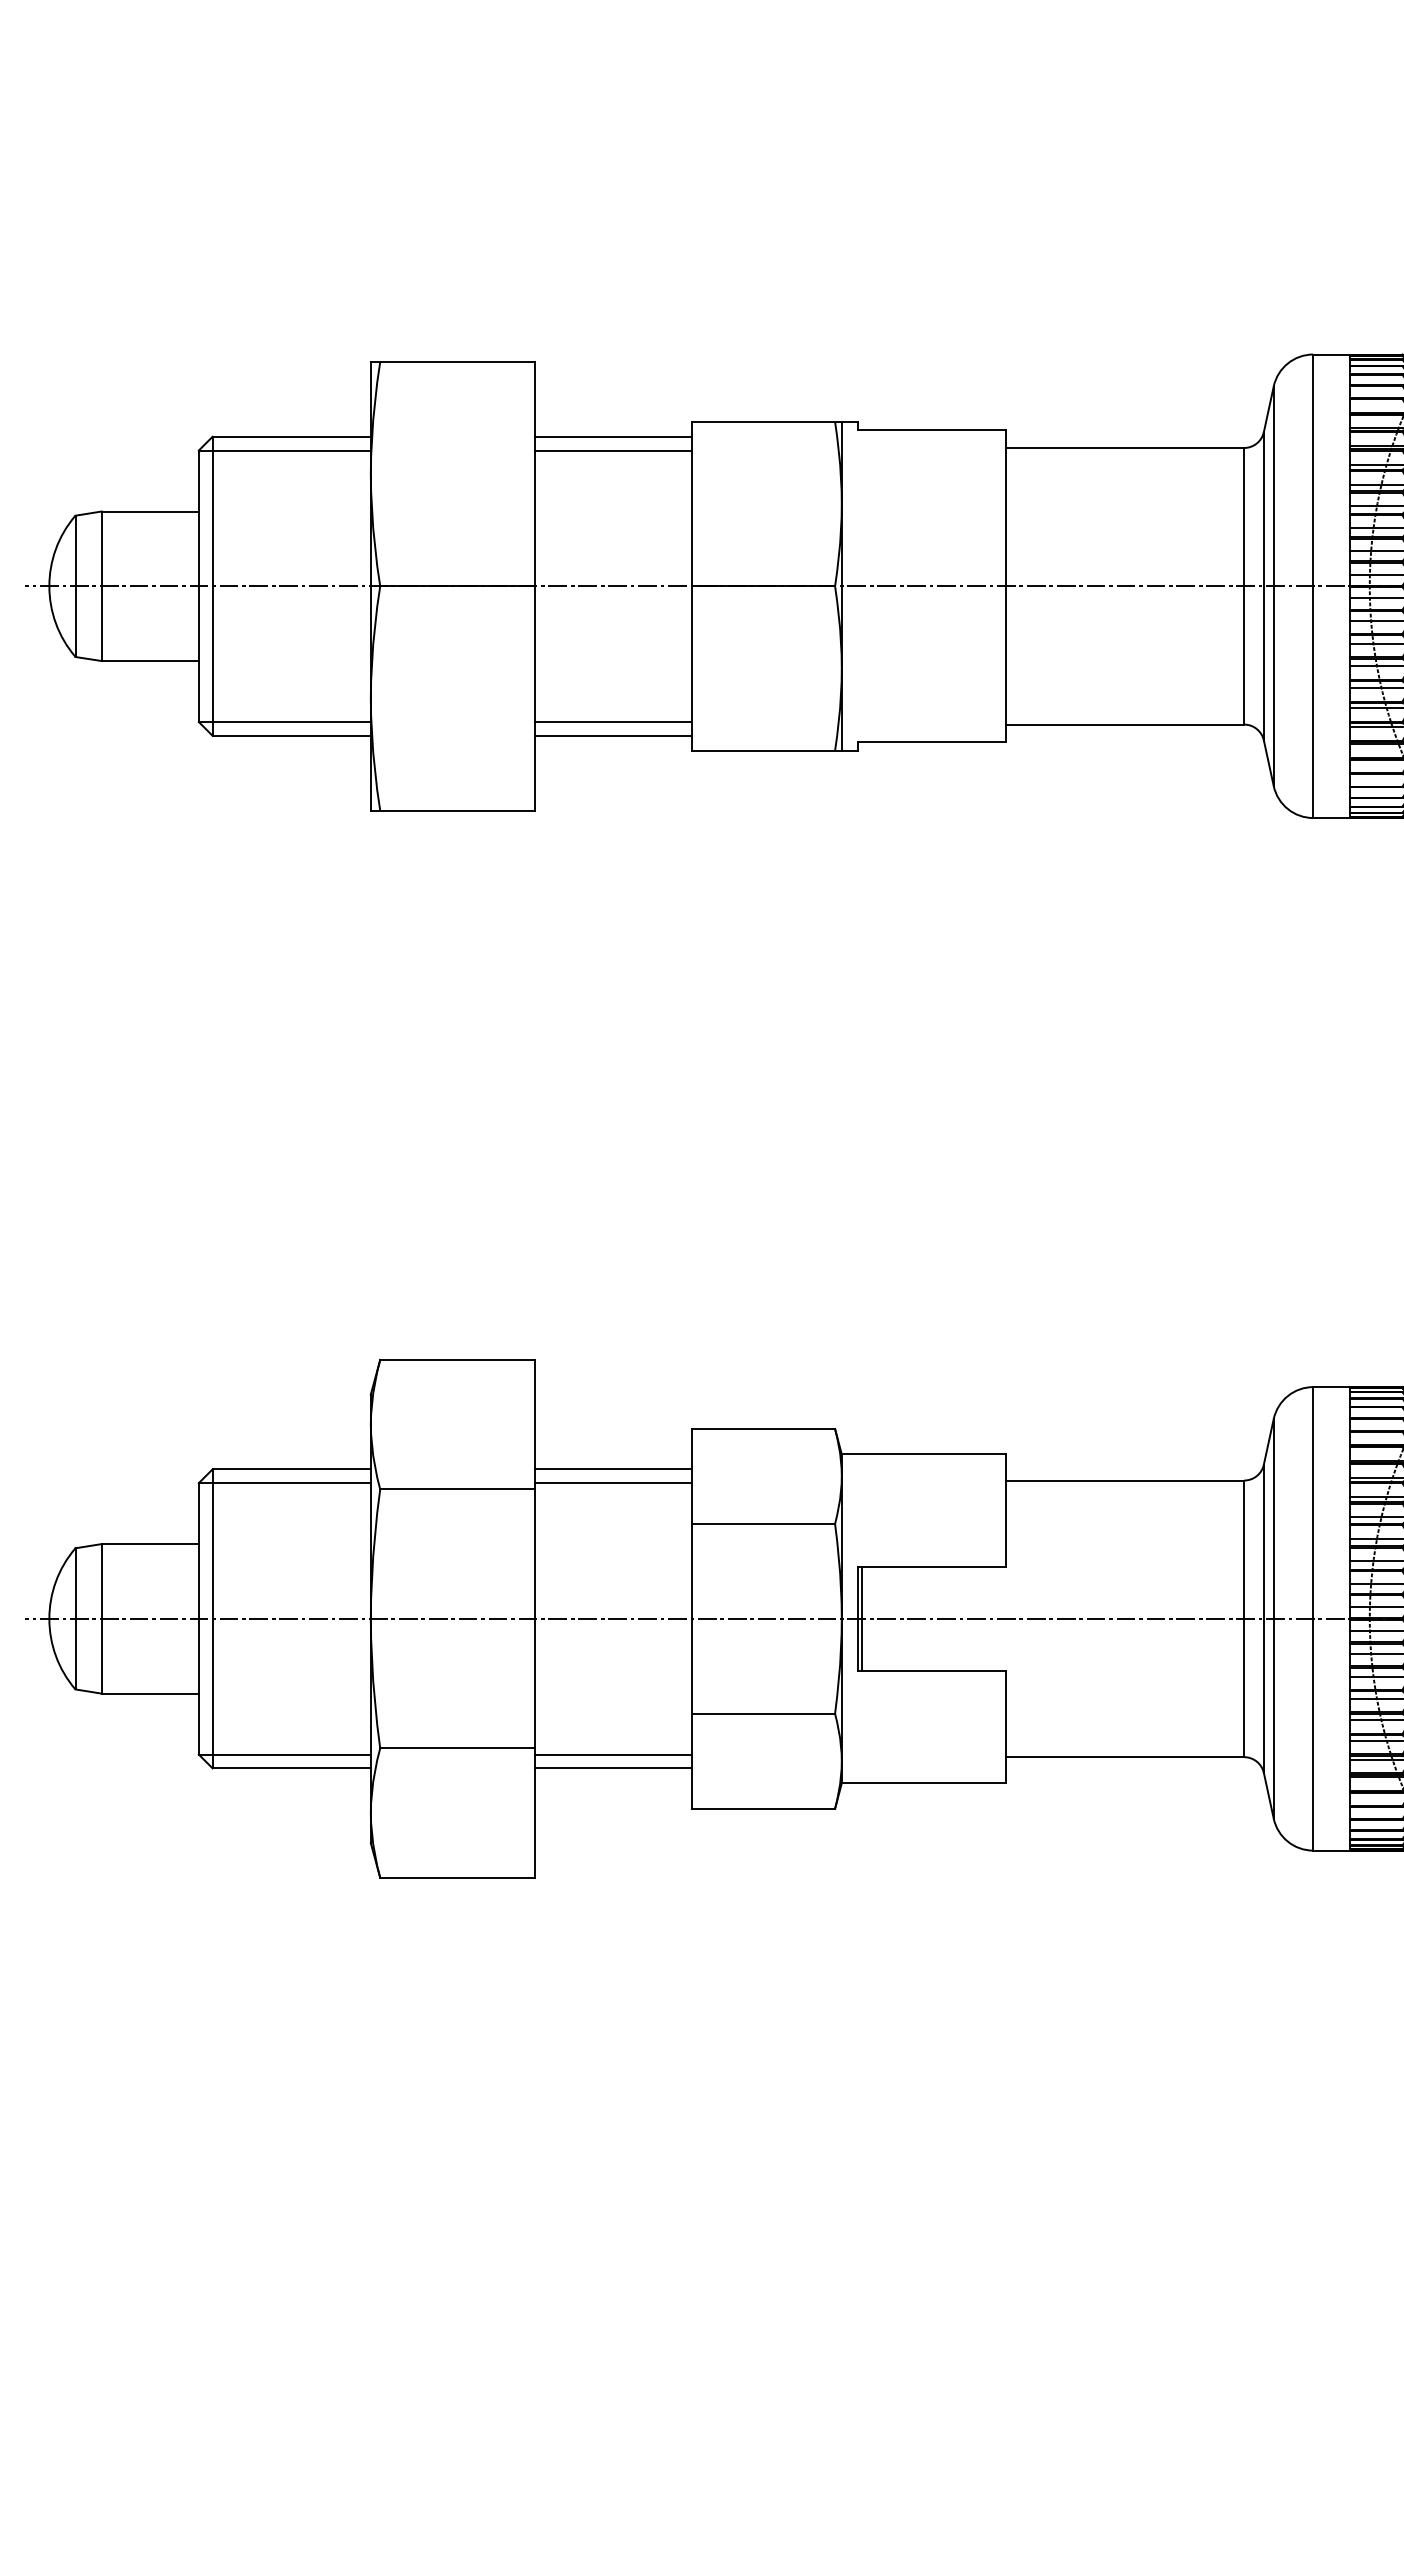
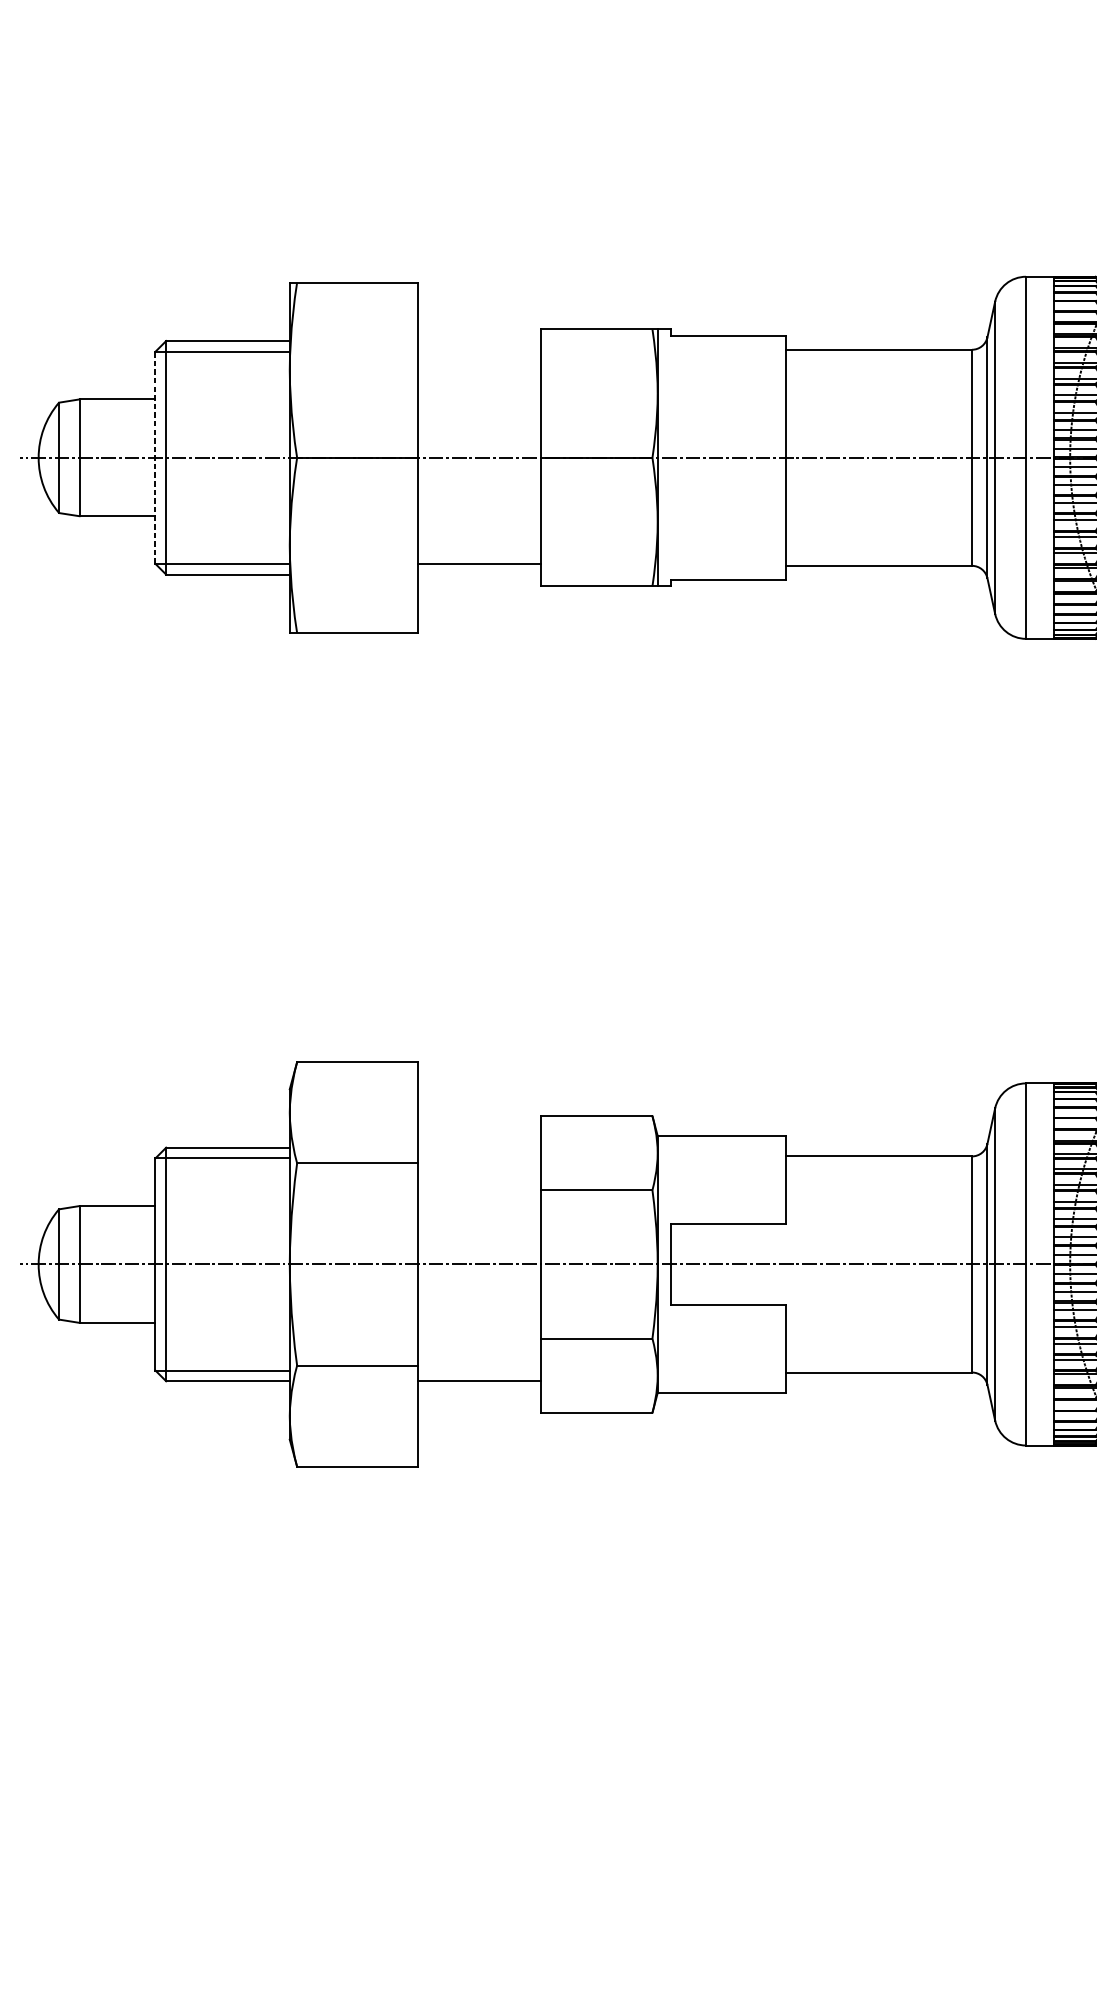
line: (613, 436) -> (479, 340), removed
line: (613, 450) -> (479, 351), removed
line: (198, 586) -> (155, 457), solid -> dashed
line: (613, 735) -> (479, 574), removed
line: (613, 1469) -> (479, 1147), removed
line: (613, 1483) -> (479, 1158), removed
line: (861, 1618) -> (673, 1264), removed
line: (613, 1754) -> (479, 1370), removed

